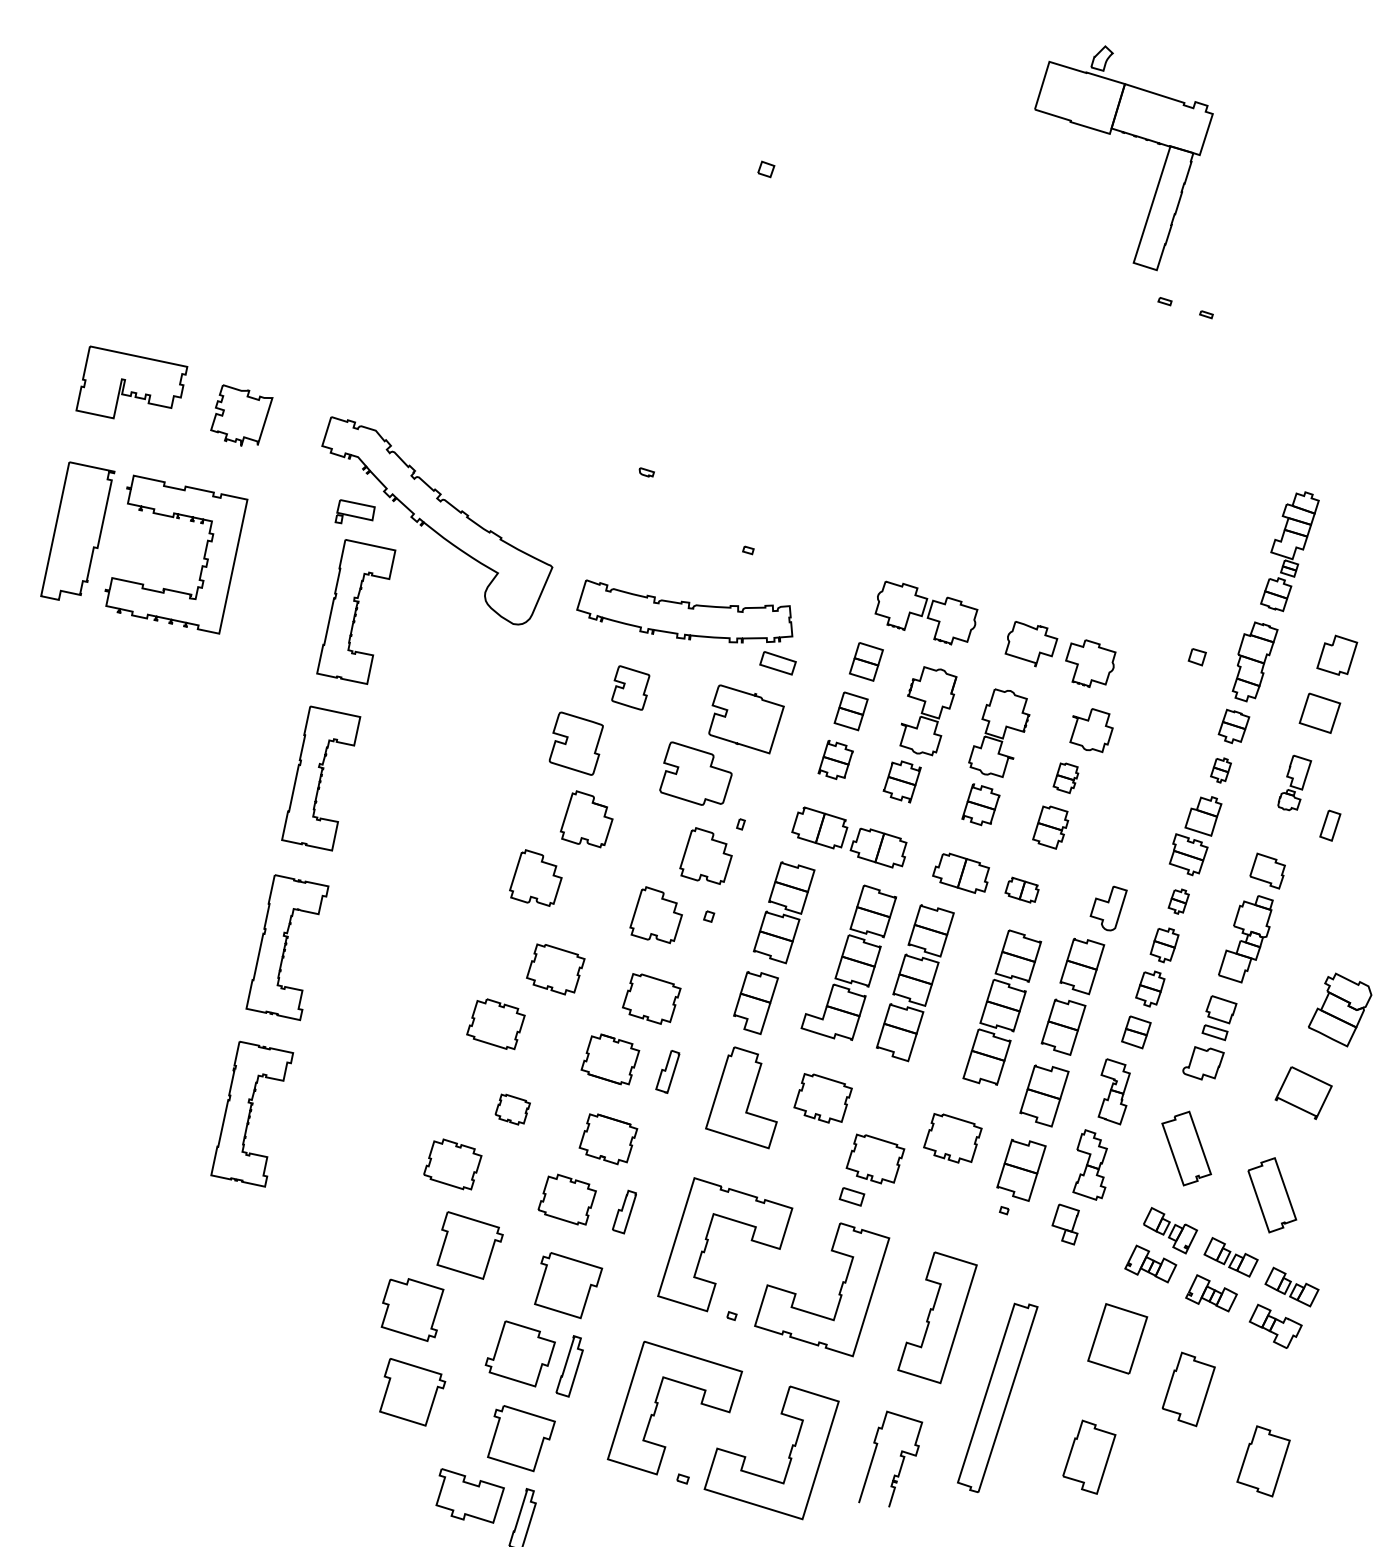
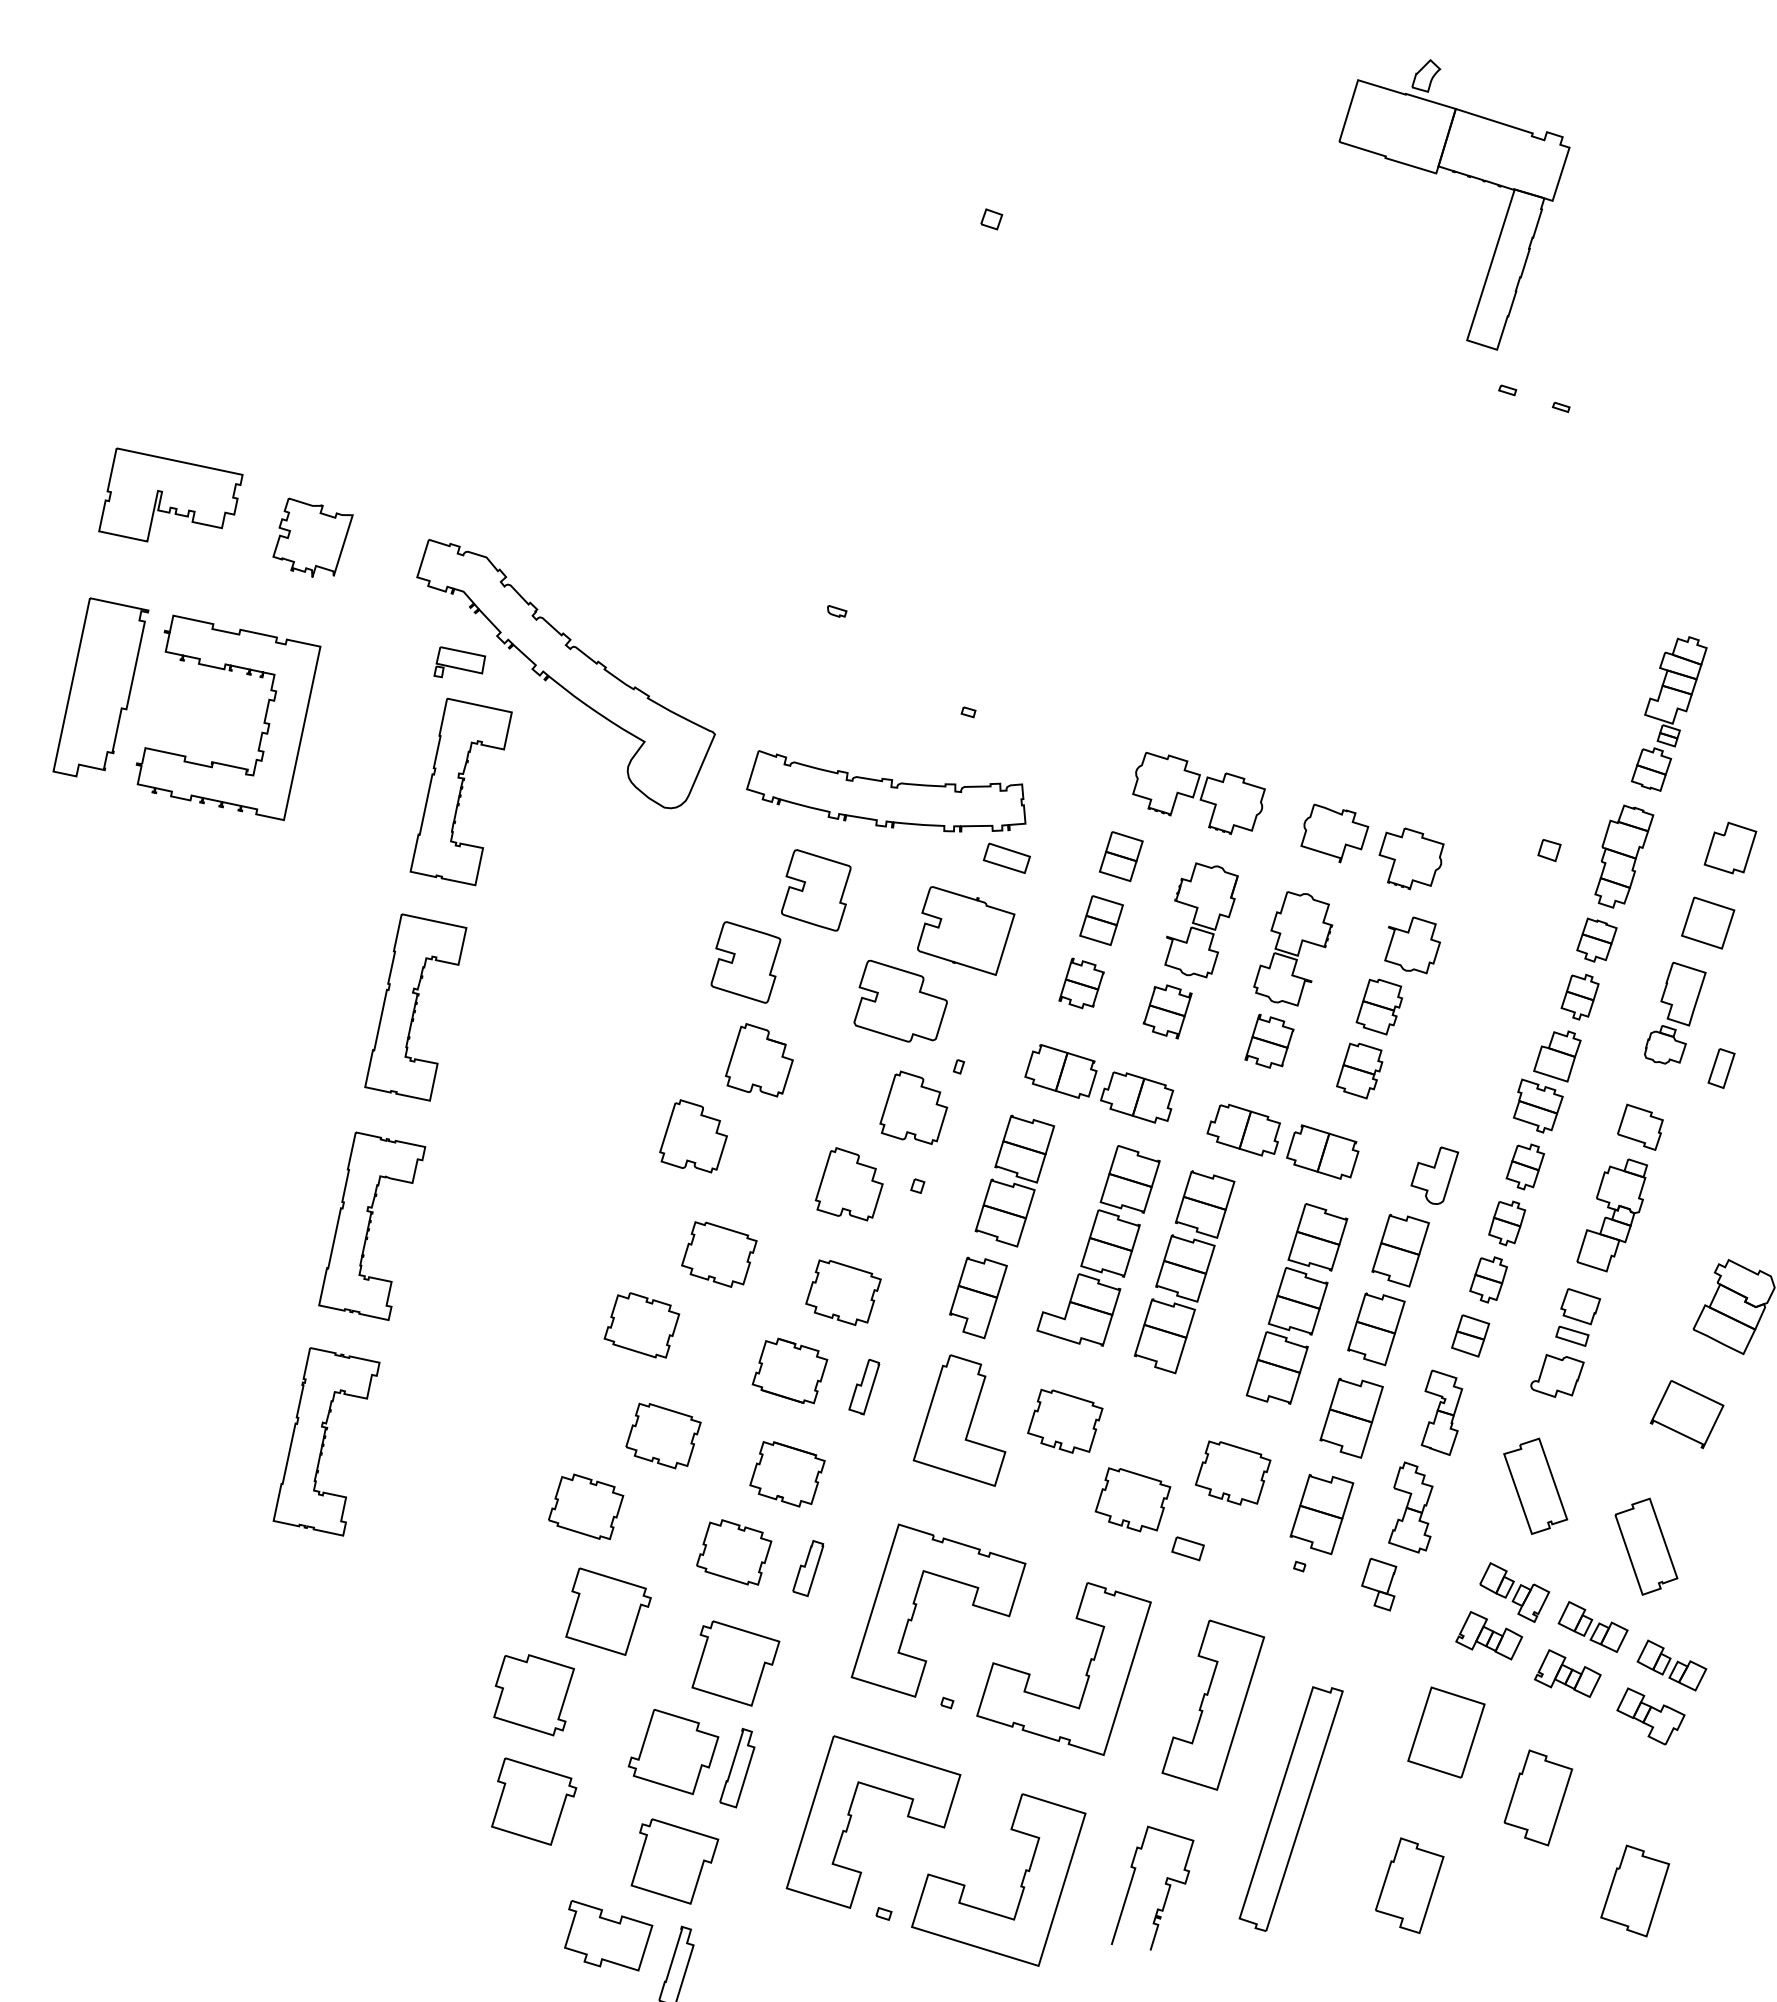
part: (630, 687) -> (816, 889), size x1.43
part: (1220, 770) -> (1579, 997), size x1.43
part: (1065, 778) -> (1378, 1007), size x1.43
part: (1294, 782) -> (1675, 1012), size x1.43
part: (1021, 889) -> (1321, 1151), size x1.67
part: (1178, 901) -> (1525, 1166), size x1.43
part: (512, 1109) -> (663, 1435), size x1.67
part: (851, 1196) -> (1187, 1548), moved

